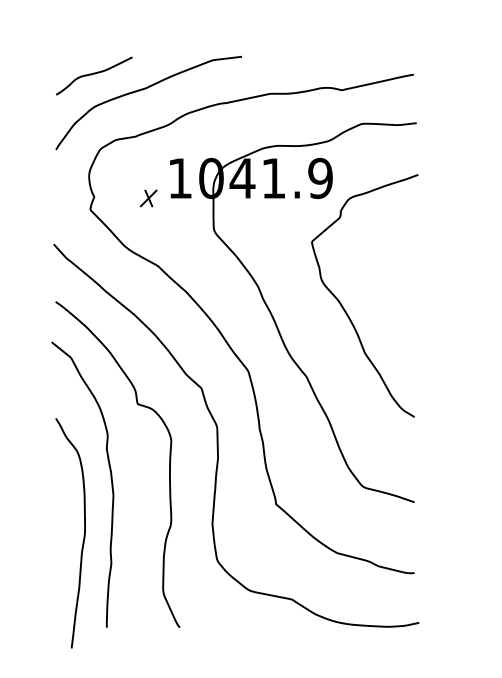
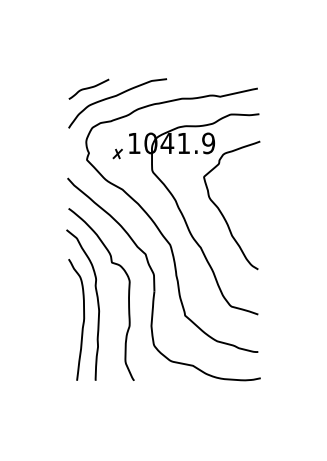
curve: (81, 538) -> (82, 322), moved

